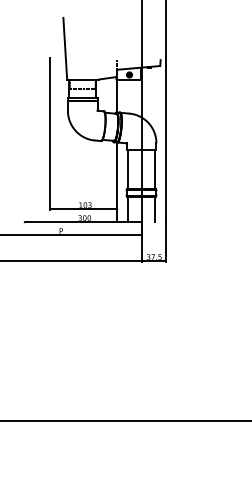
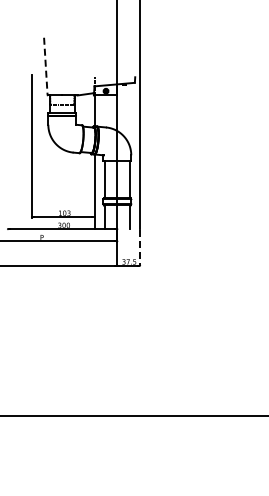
line: (64, 48) -> (45, 66), solid -> dashed
line: (166, 242) -> (140, 248), solid -> dashed

